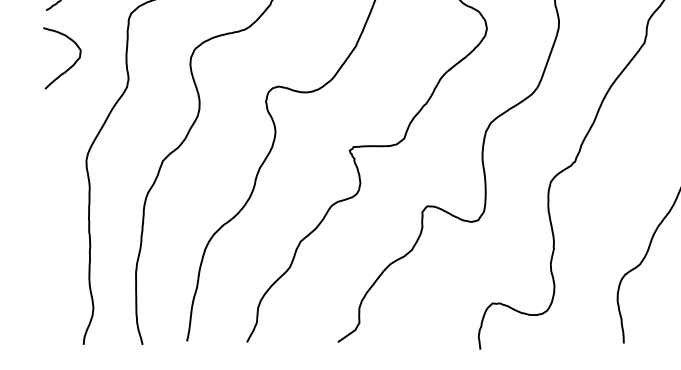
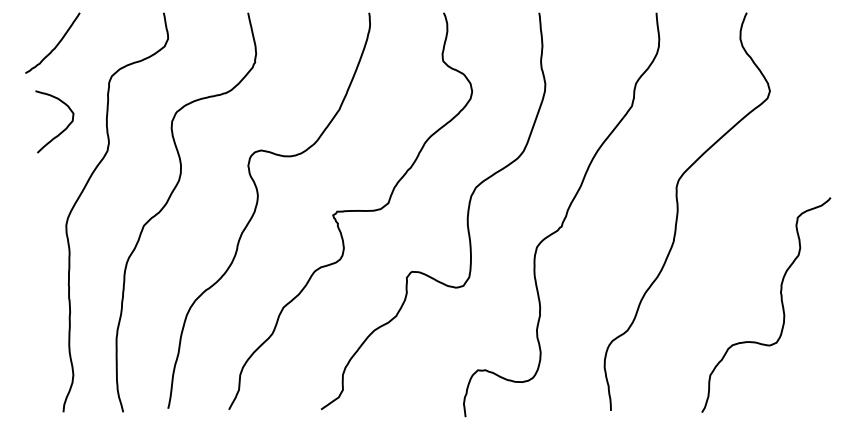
curve: (70, 65) -> (63, 129), moved

